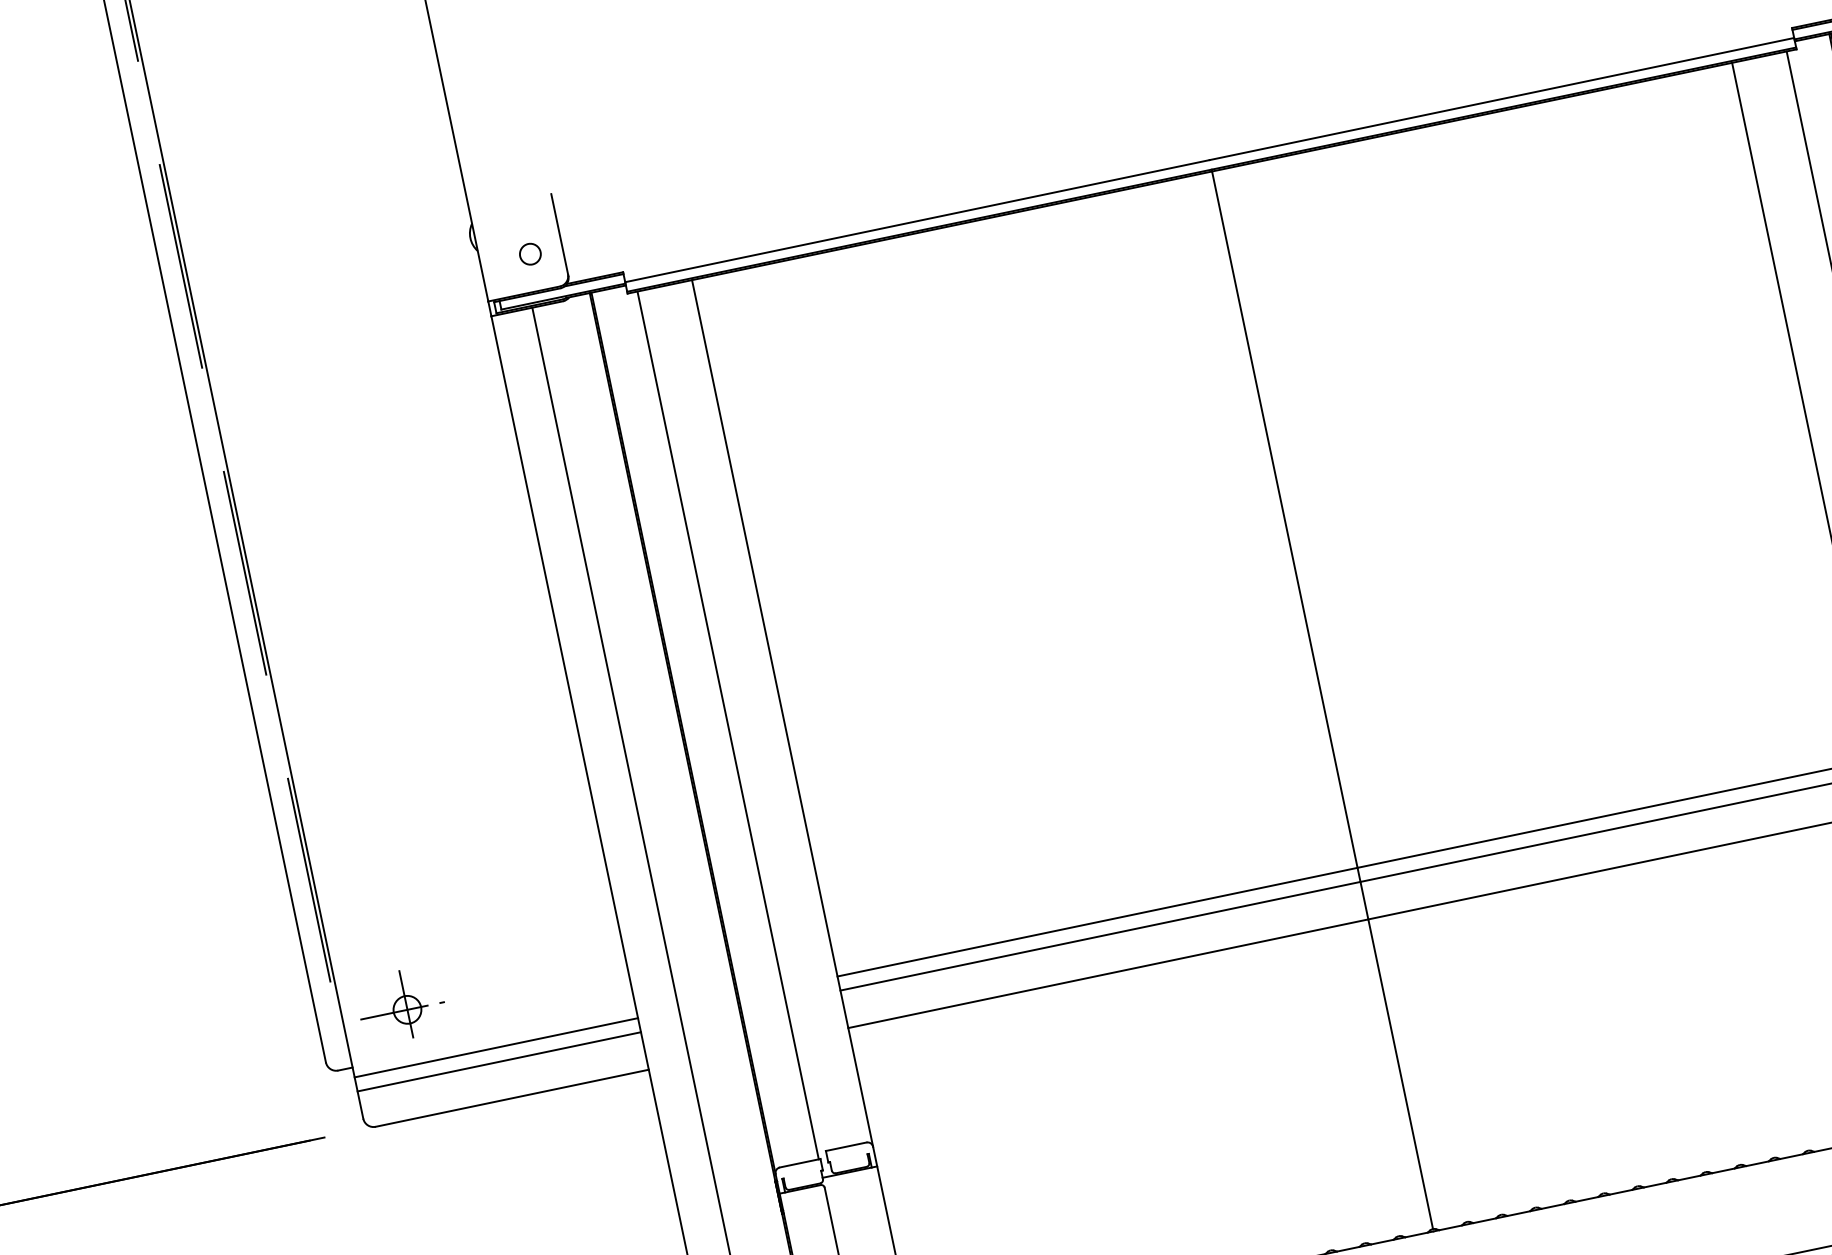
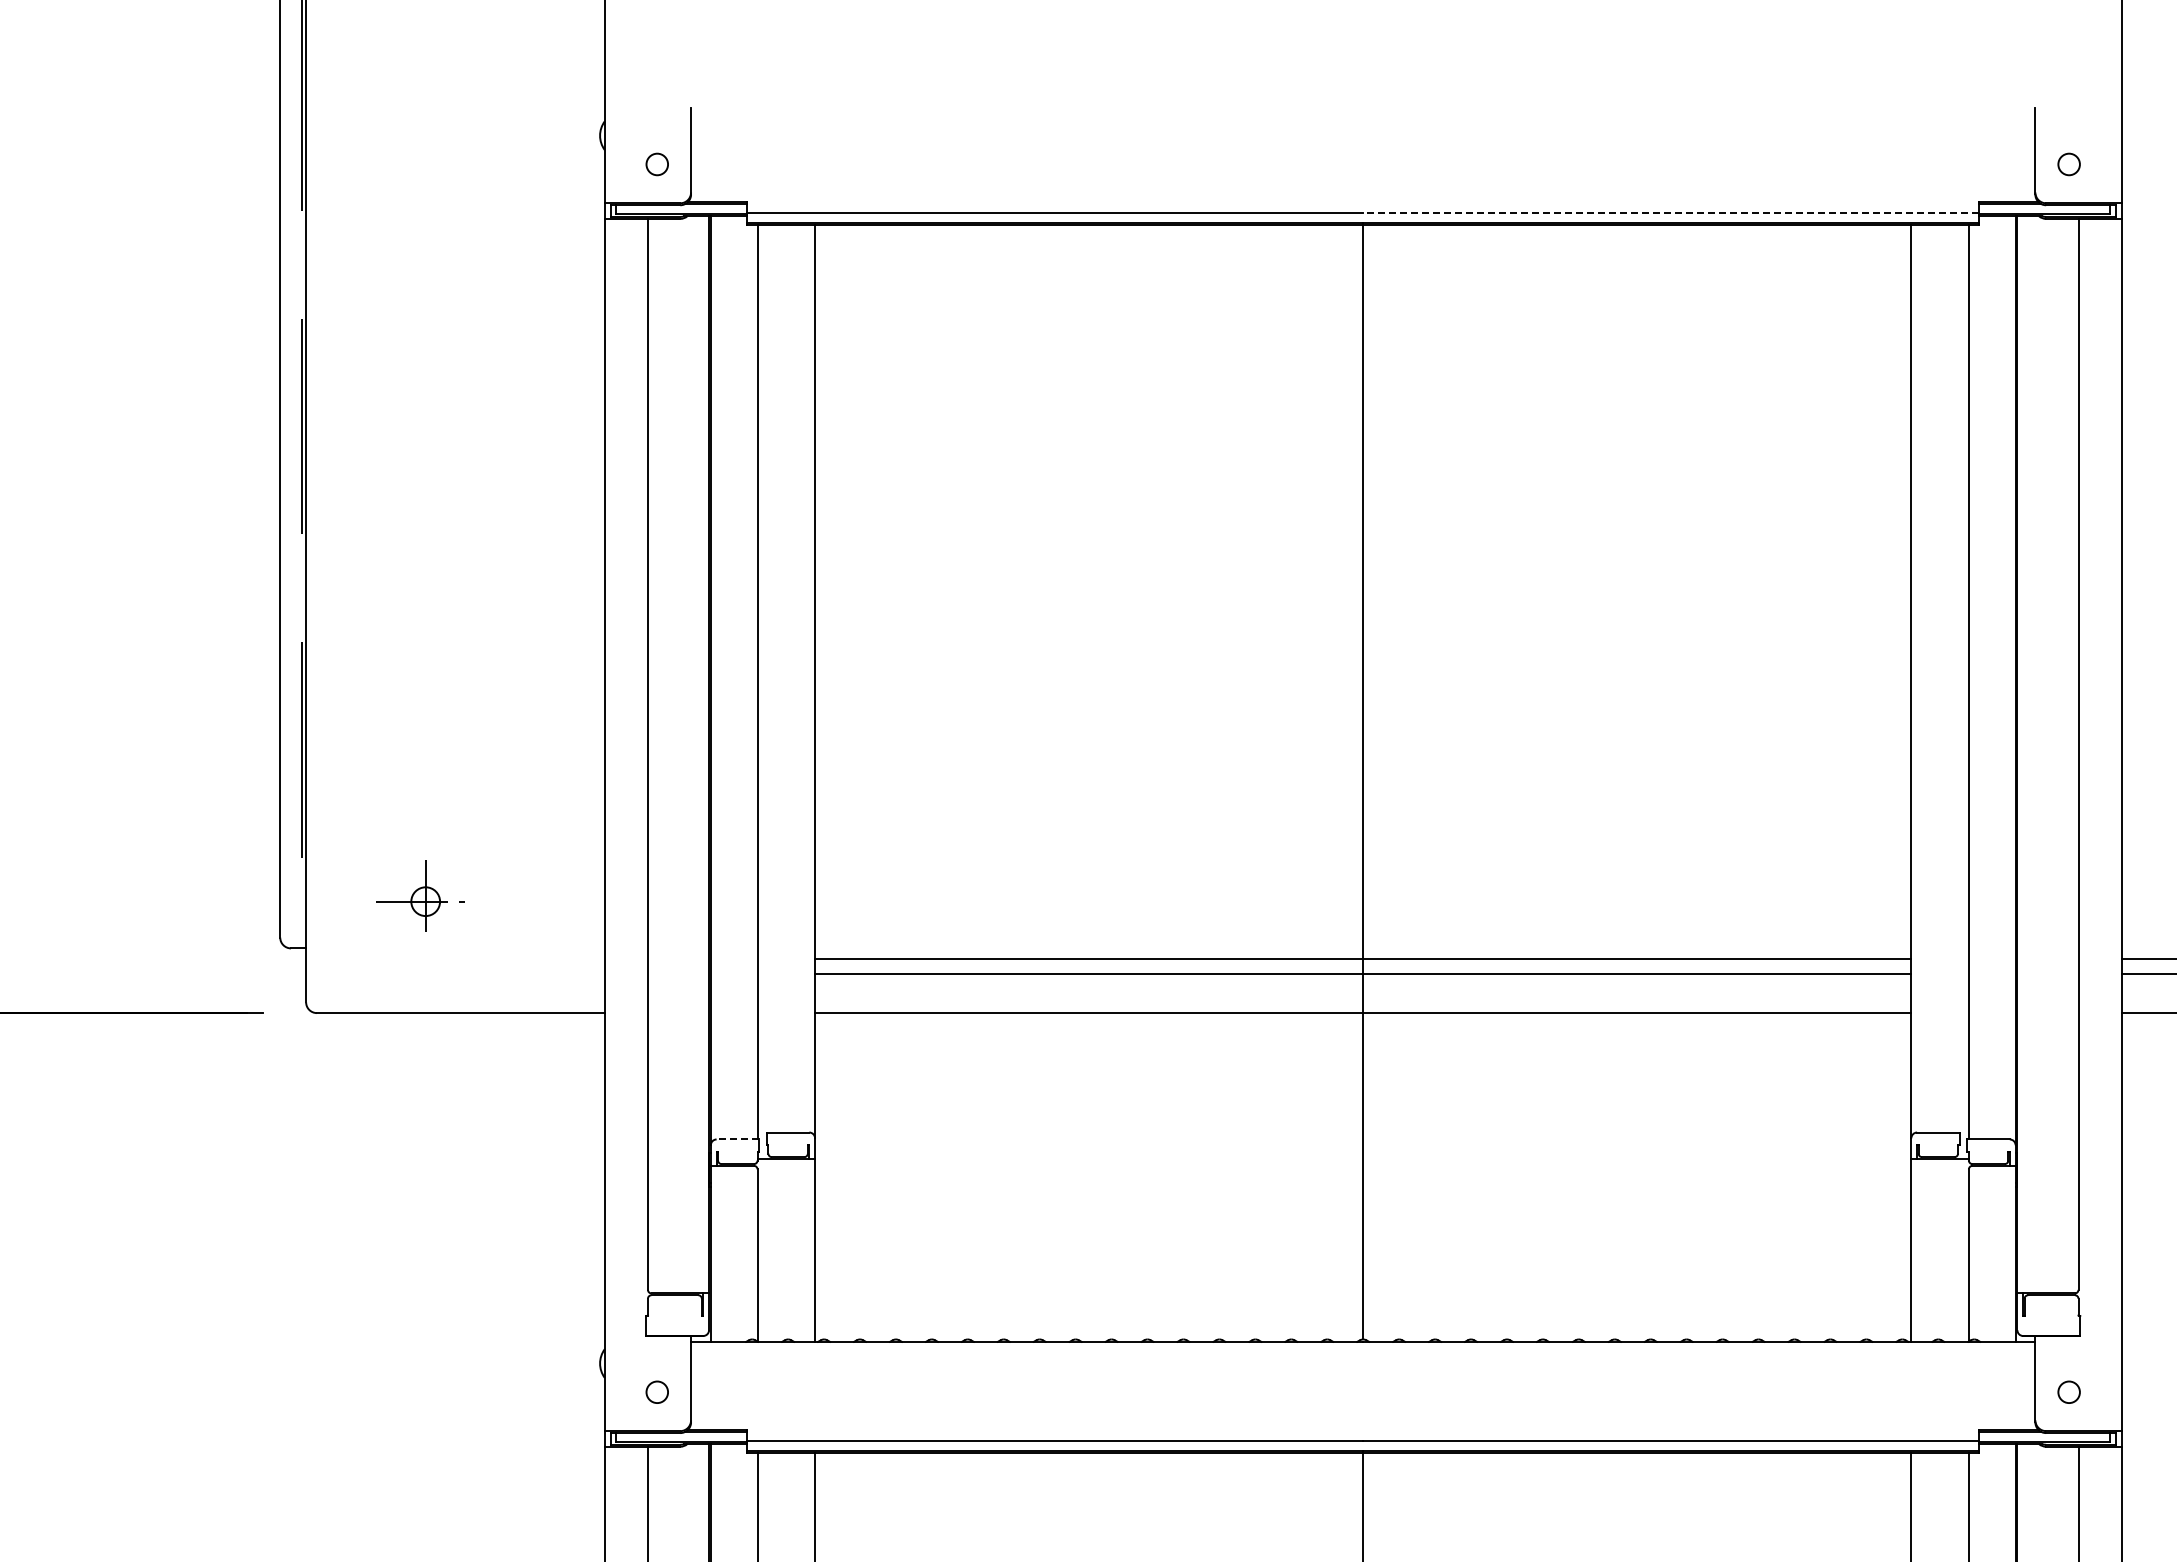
line: (1501, 98) -> (1670, 212), solid -> dashed
part: (401, 1005) -> (420, 895), moved
line: (496, 1047) -> (455, 958), removed
line: (499, 1061) -> (455, 973), removed
line: (799, 1163) -> (737, 1139), solid -> dashed

